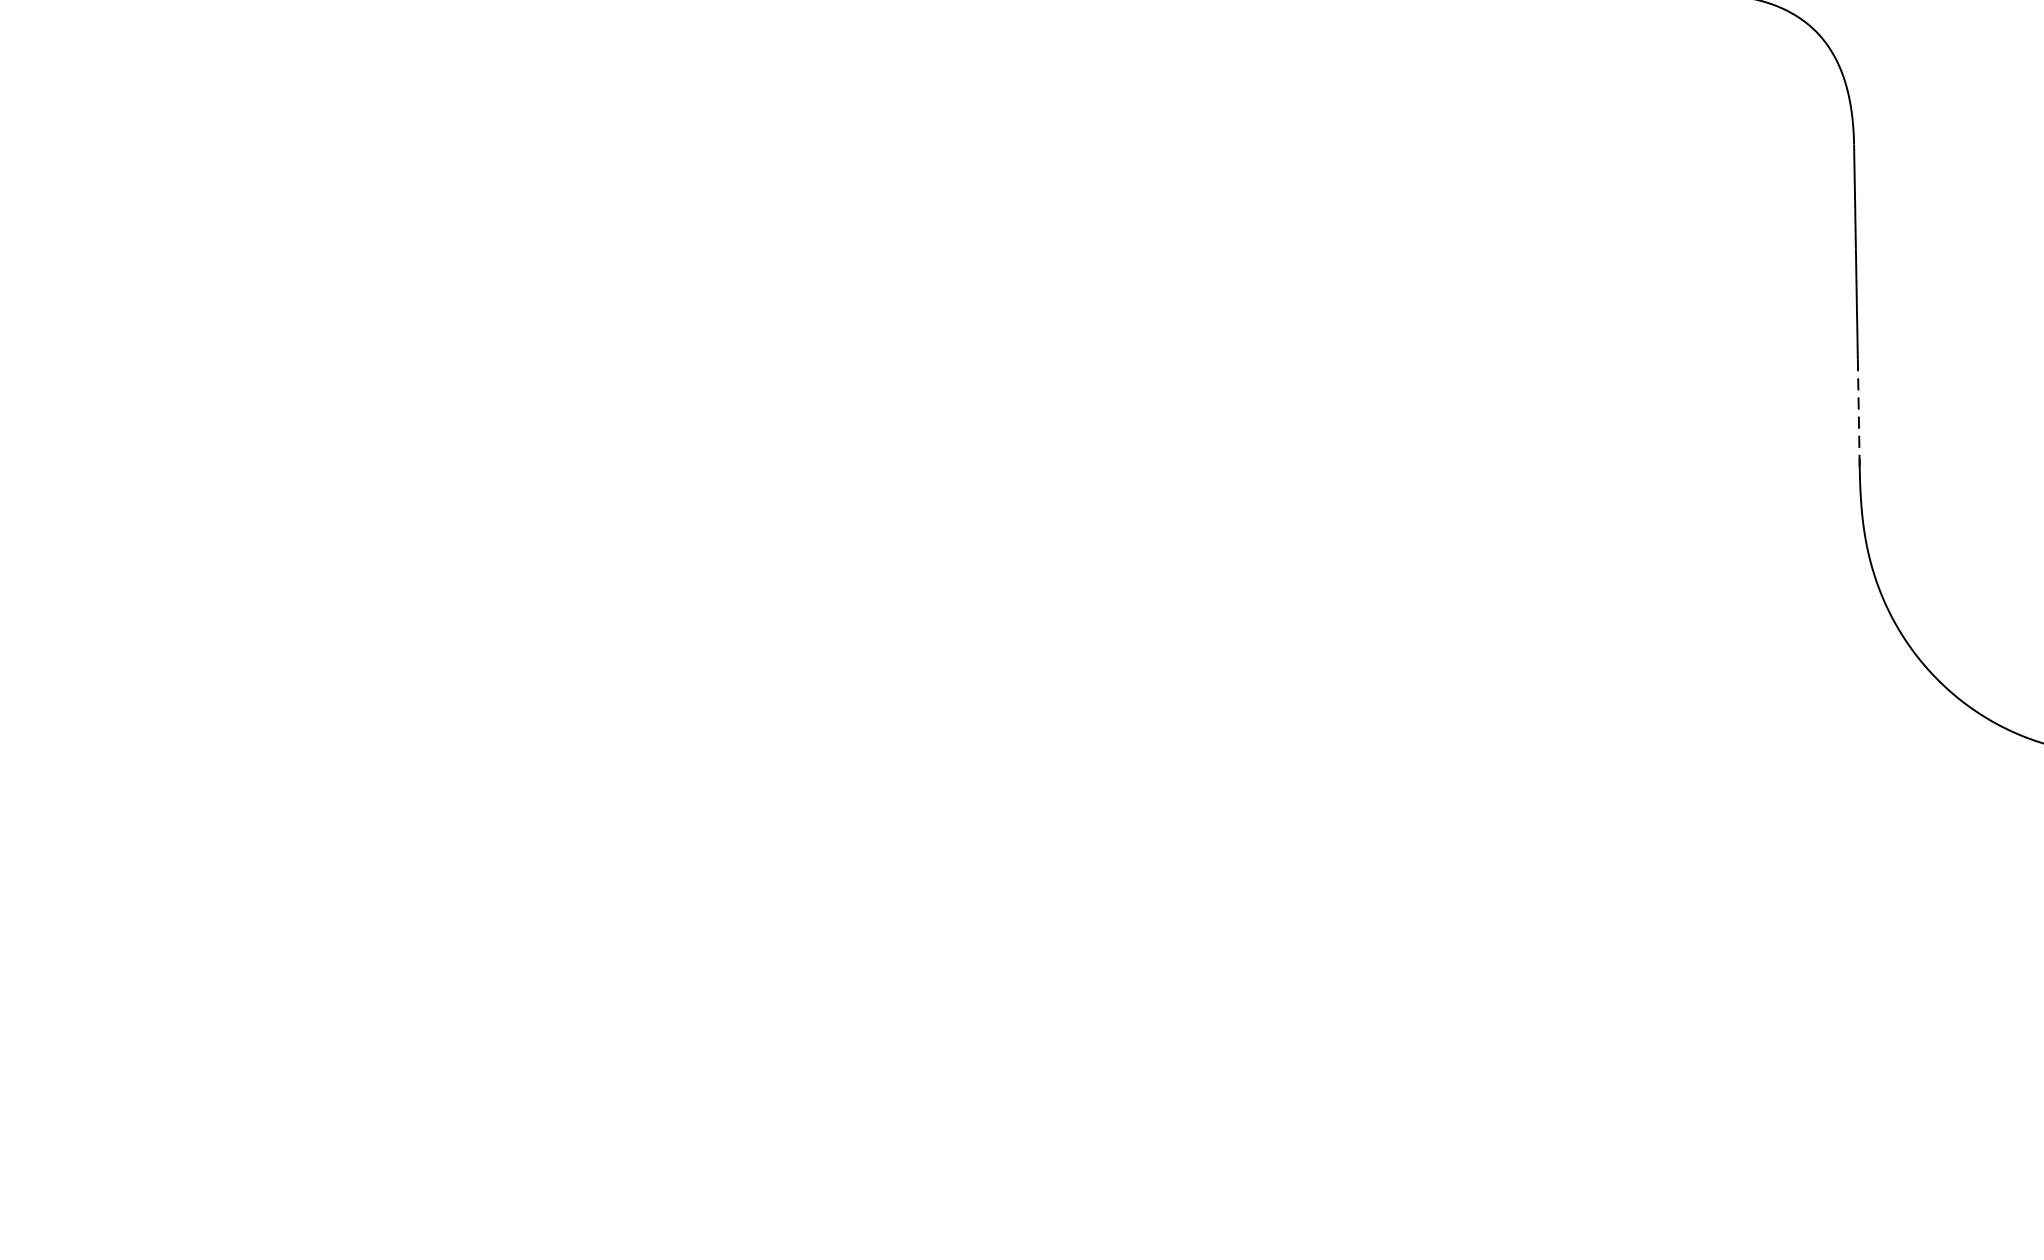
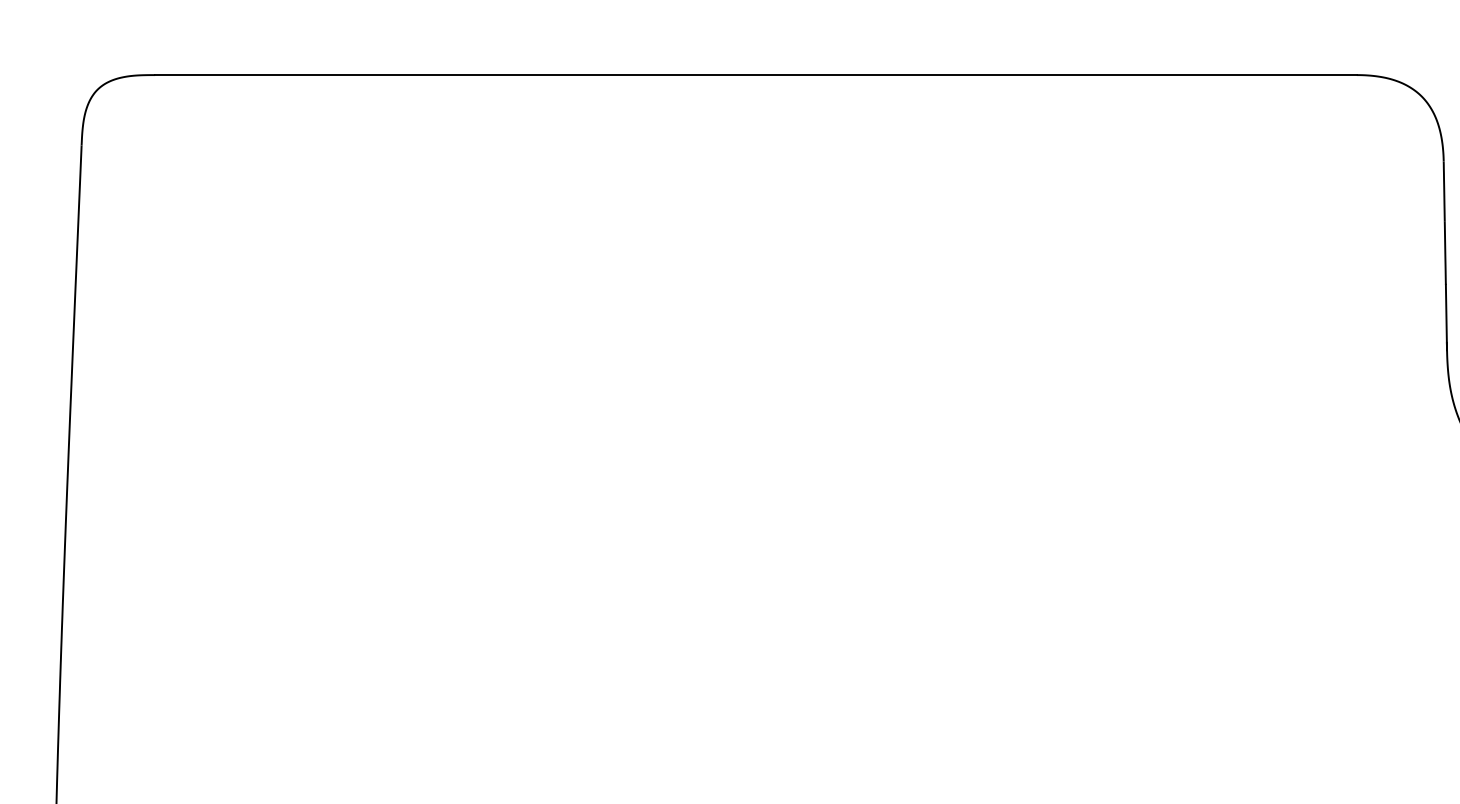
line: (1858, 415) -> (1446, 317), dashed -> solid

